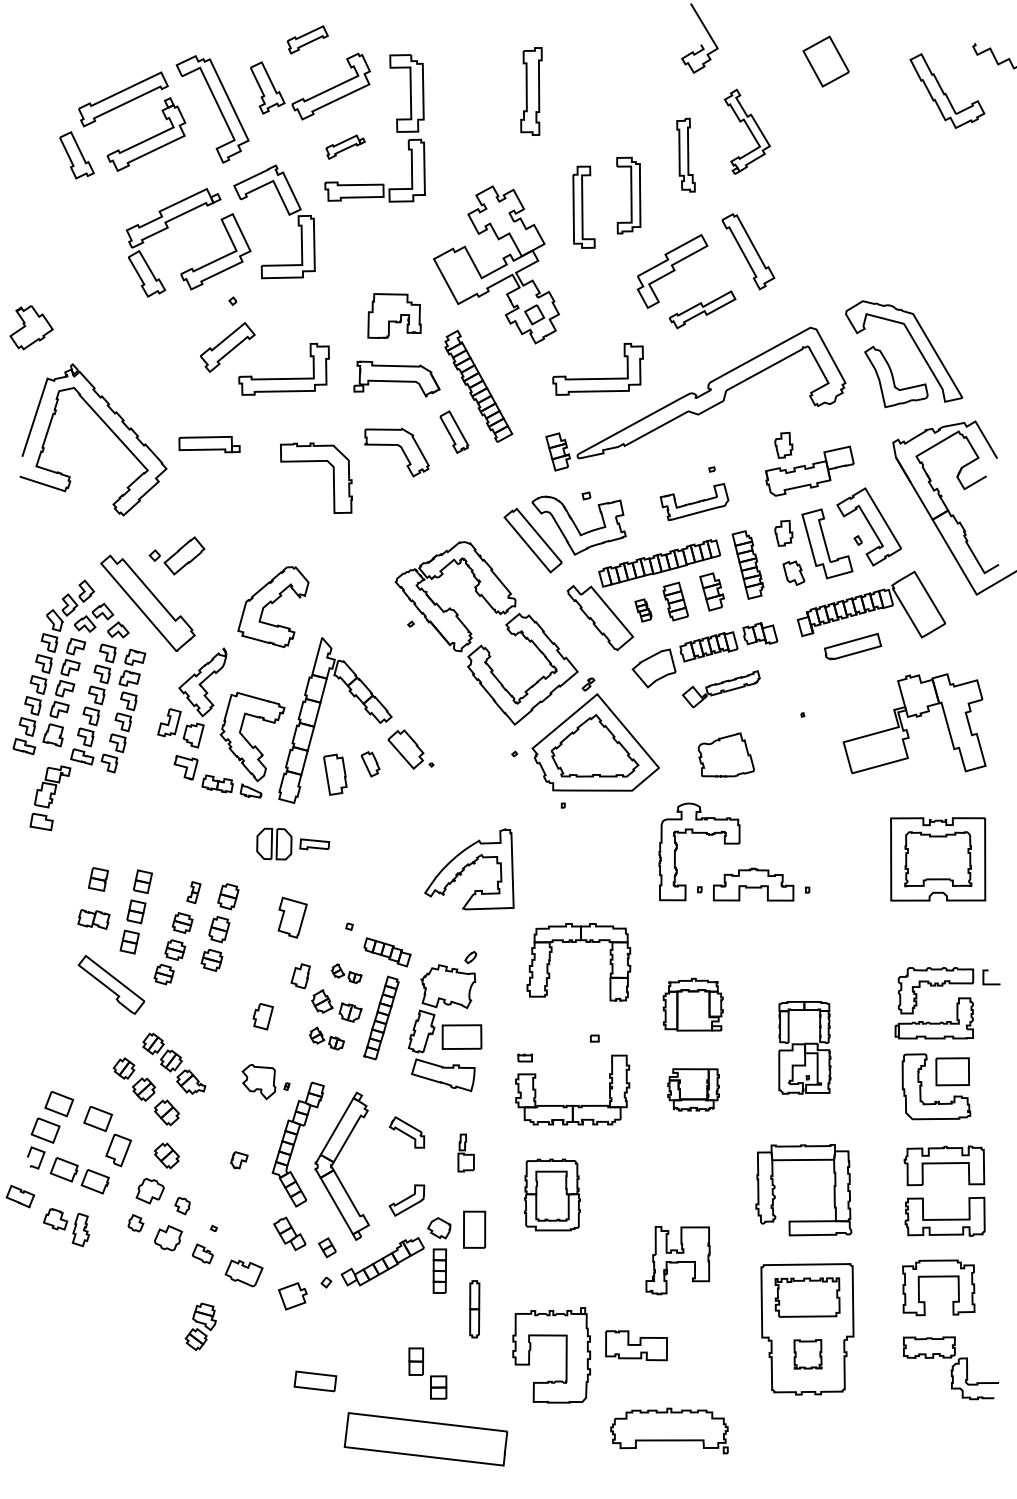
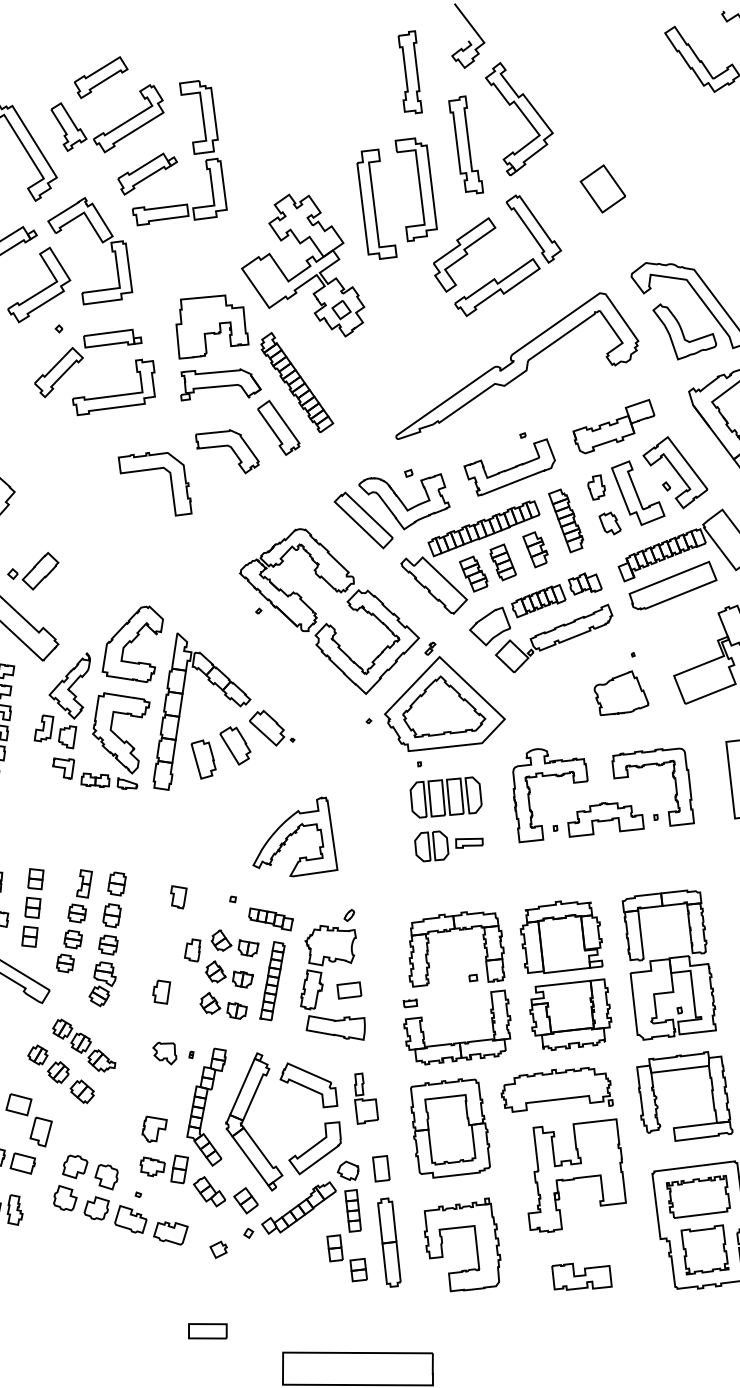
part: (307, 39) -> (101, 77), size x1.43
part: (825, 61) -> (602, 188), moved
part: (531, 91) -> (410, 72), moved
part: (747, 131) -> (520, 116), size x1.43
part: (345, 146) -> (147, 172), size x1.67
part: (685, 155) -> (465, 145), size x1.43
part: (628, 195) -> (416, 189), size x1.43
part: (583, 207) -> (375, 204), size x1.43
part: (702, 309) -> (497, 287), size x1.43
part: (394, 315) -> (211, 325), size x1.43
part: (597, 378) -> (406, 362), removed
part: (454, 431) -> (279, 427), size x1.43
part: (209, 444) -> (112, 339), moved
part: (783, 445) -> (587, 405), removed
part: (557, 451) -> (377, 434), removed
part: (694, 501) -> (510, 467), size x1.43
part: (273, 606) -> (132, 645), moved
part: (643, 610) -> (473, 574), size x1.67
part: (852, 646) -> (672, 585), size x1.67
part: (721, 689) -> (554, 639), size x1.67
part: (725, 754) -> (620, 692), moved
part: (370, 764) -> (235, 746), size x1.67
part: (293, 843) -> (449, 843), moved
part: (587, 843) -> (446, 797), added
part: (831, 859) -> (675, 786), added
part: (469, 869) -> (292, 838), moved
part: (193, 892) -> (84, 883), size x1.43
part: (292, 917) -> (178, 896), size x0.62
part: (576, 942) -> (450, 931), moved
part: (346, 973) -> (235, 943), size x1.67
part: (693, 1004) -> (561, 935), size x1.43
part: (461, 1036) -> (348, 990), size x0.62
part: (326, 1038) -> (223, 1005), size x1.43
part: (804, 1047) -> (669, 964), size x1.67
part: (258, 1081) -> (164, 1053), size x0.71
part: (693, 1089) -> (570, 1015), size x1.67
part: (406, 1132) -> (307, 1085), size x1.67
part: (466, 1152) -> (365, 1097), size x1.43
part: (167, 1155) -> (87, 1131), removed
part: (239, 1159) -> (154, 1127), size x1.67
part: (552, 1194) -> (450, 1127), size x1.43
part: (406, 1200) -> (314, 1148), size x1.67
part: (182, 1205) -> (106, 1176), size x1.67
part: (245, 1205) -> (165, 1170), added
part: (135, 1222) -> (64, 1197), size x1.67
part: (474, 1229) -> (381, 1168), size x0.71
part: (327, 1247) -> (246, 1200), size x1.43
part: (202, 1253) -> (130, 1219), size x1.67
part: (677, 1260) -> (573, 1176), size x1.67
part: (292, 1296) -> (218, 1249), size x0.62
part: (474, 1309) -> (389, 1243), size x1.67
part: (200, 1326) -> (101, 983), moved
part: (636, 1345) -> (581, 1276), moved
part: (807, 1354) -> (704, 1250), size x1.67
part: (565, 1355) -> (475, 1244), moved
part: (427, 1373) -> (346, 1258), moved
part: (315, 1381) -> (207, 1331), moved
part: (669, 1430) -> (556, 1090), moved

